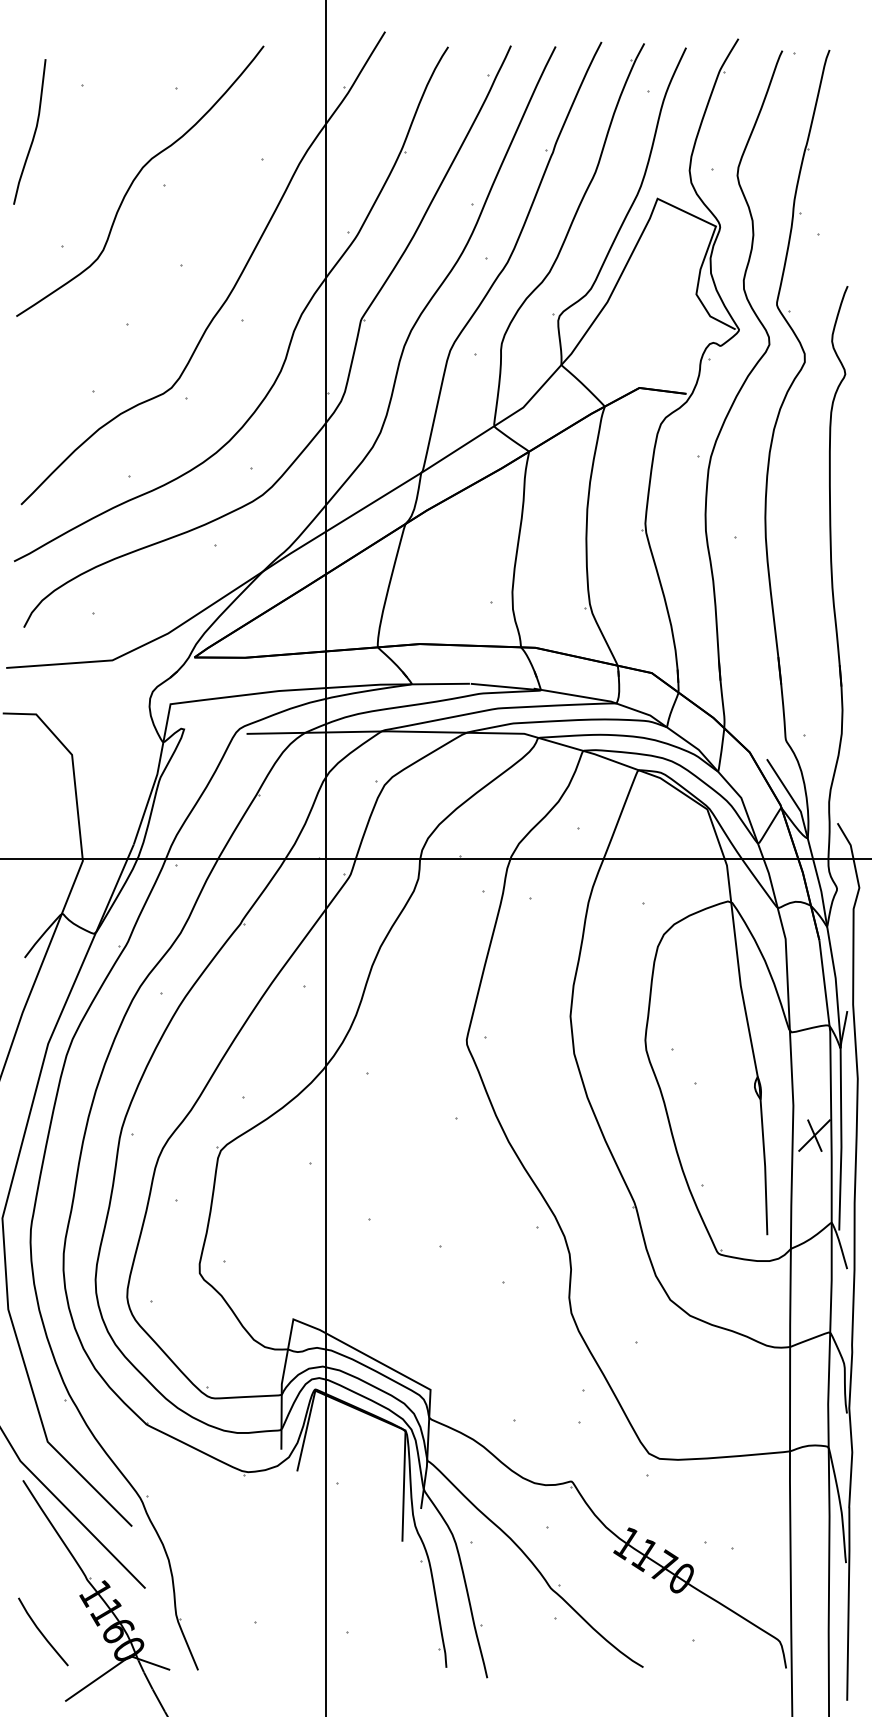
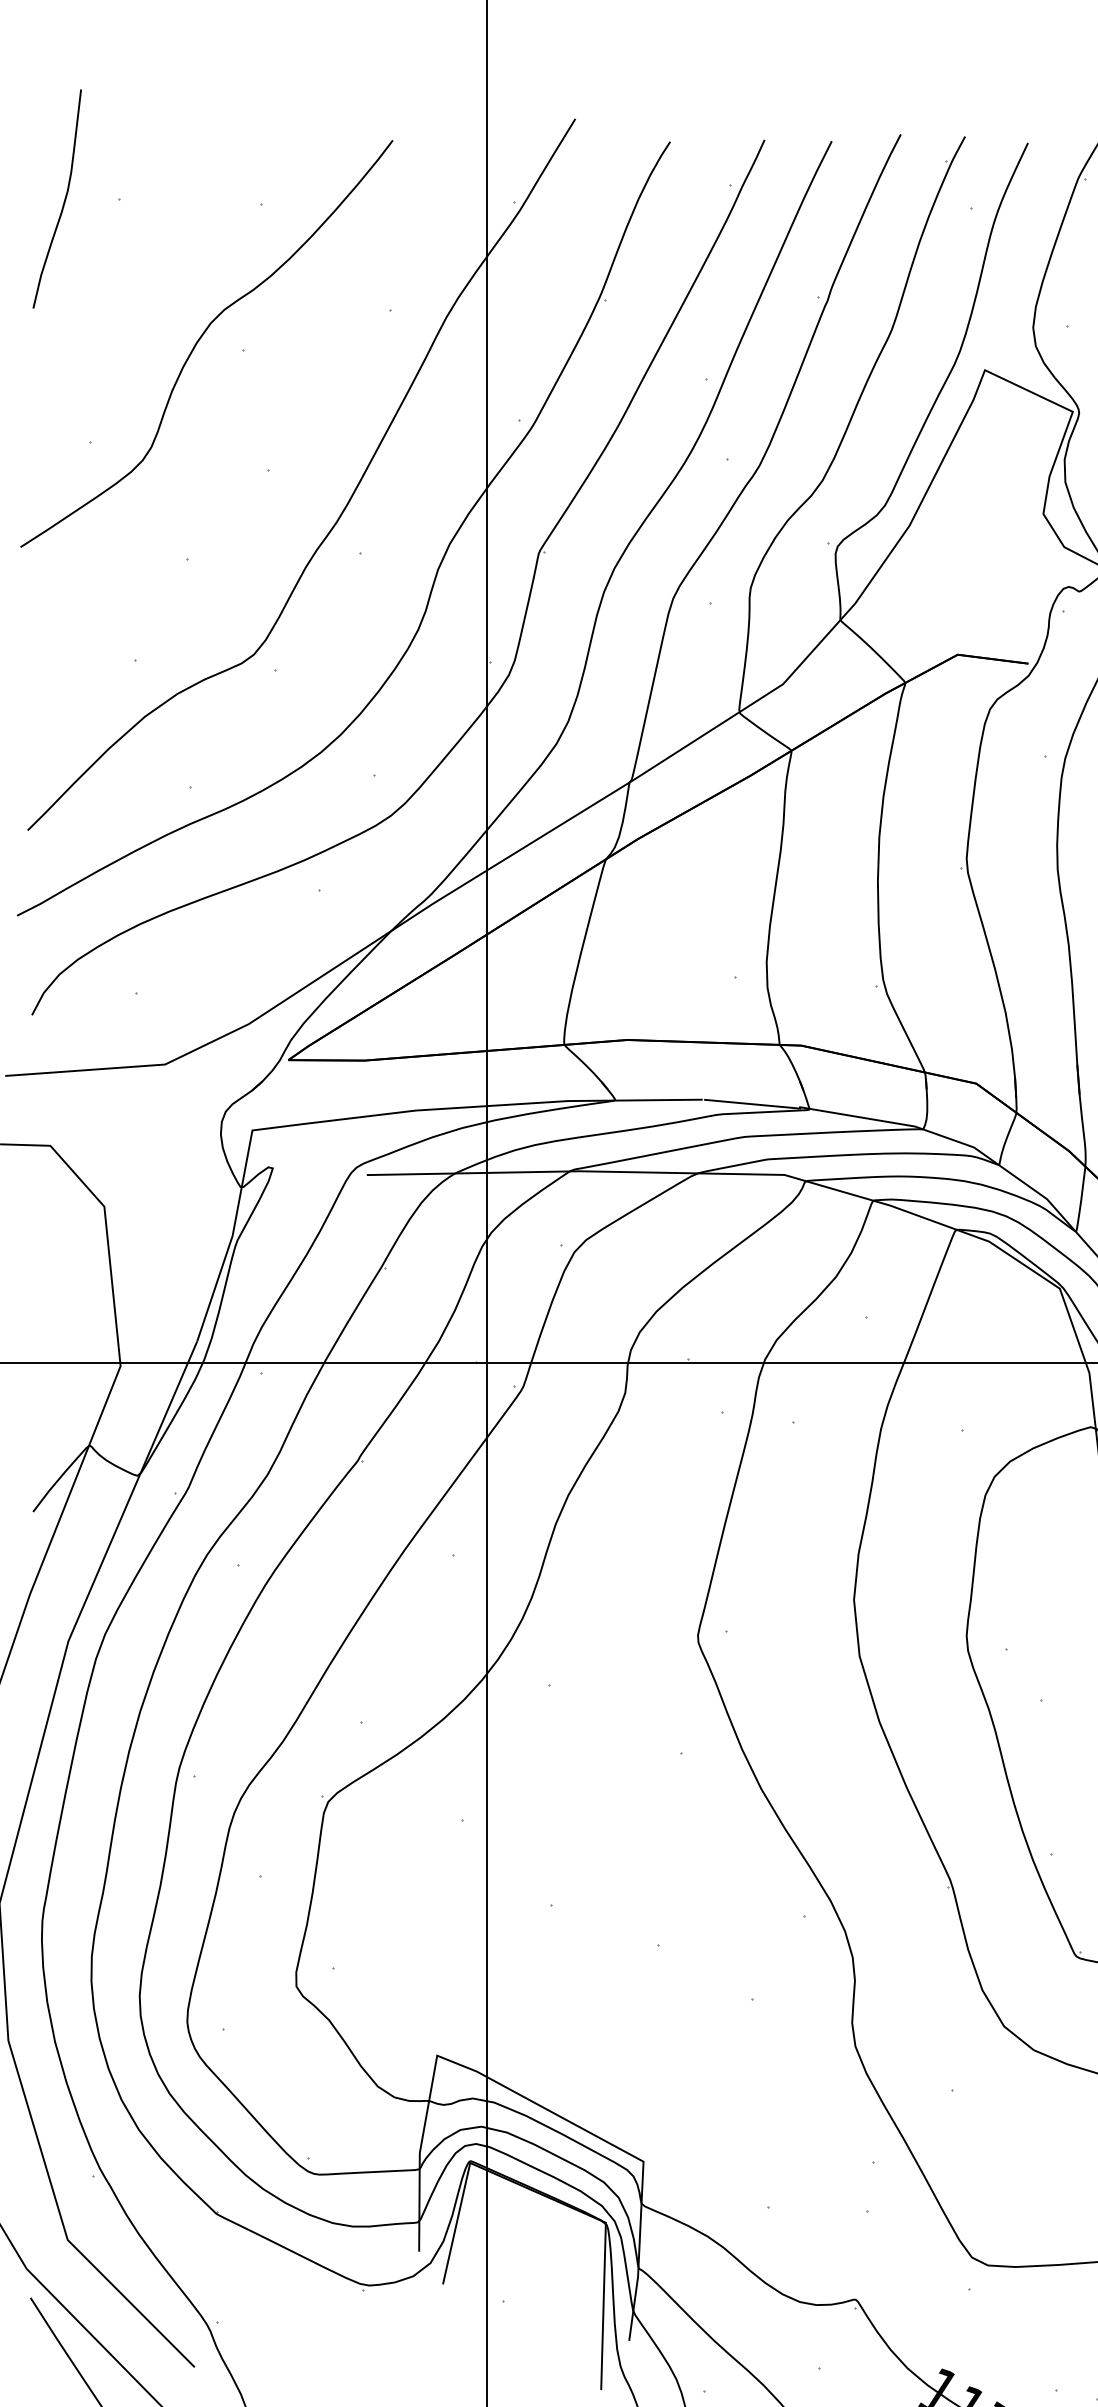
curve: (33, 133) -> (62, 201), moved

